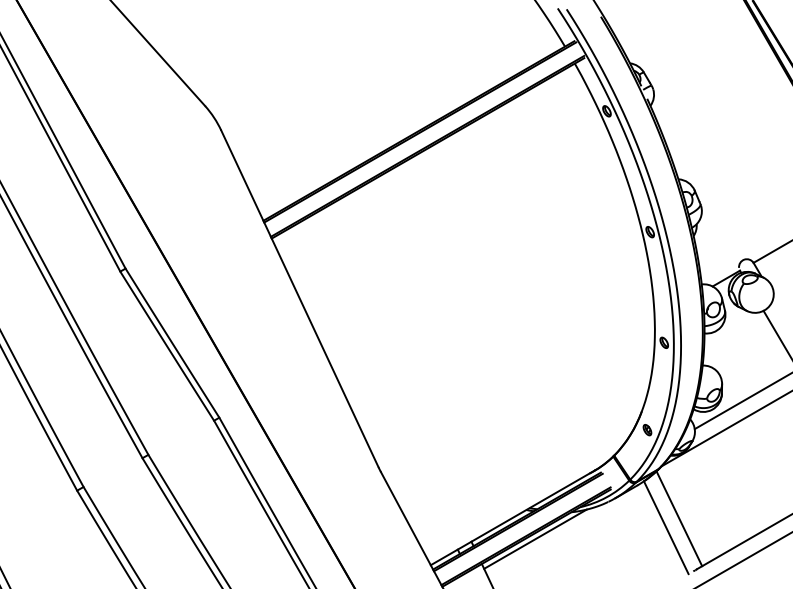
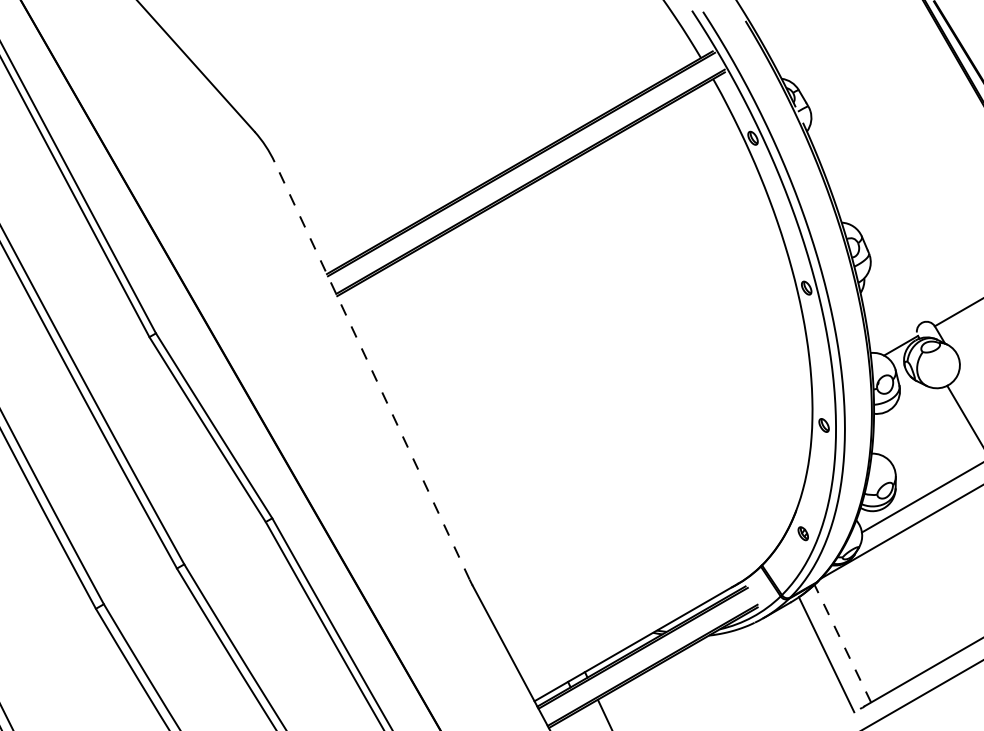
line: (299, 298) -> (371, 370), solid -> dashed
line: (679, 518) -> (843, 643), solid -> dashed
line: (535, 538) -> (664, 668), removed

